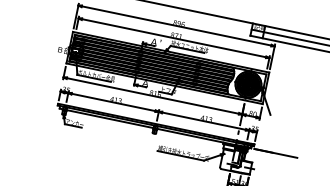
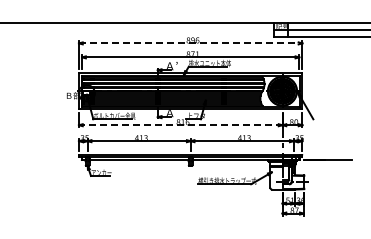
line: (176, 26) -> (190, 43), solid -> dashed
line: (152, 96) -> (180, 125), solid -> dashed

